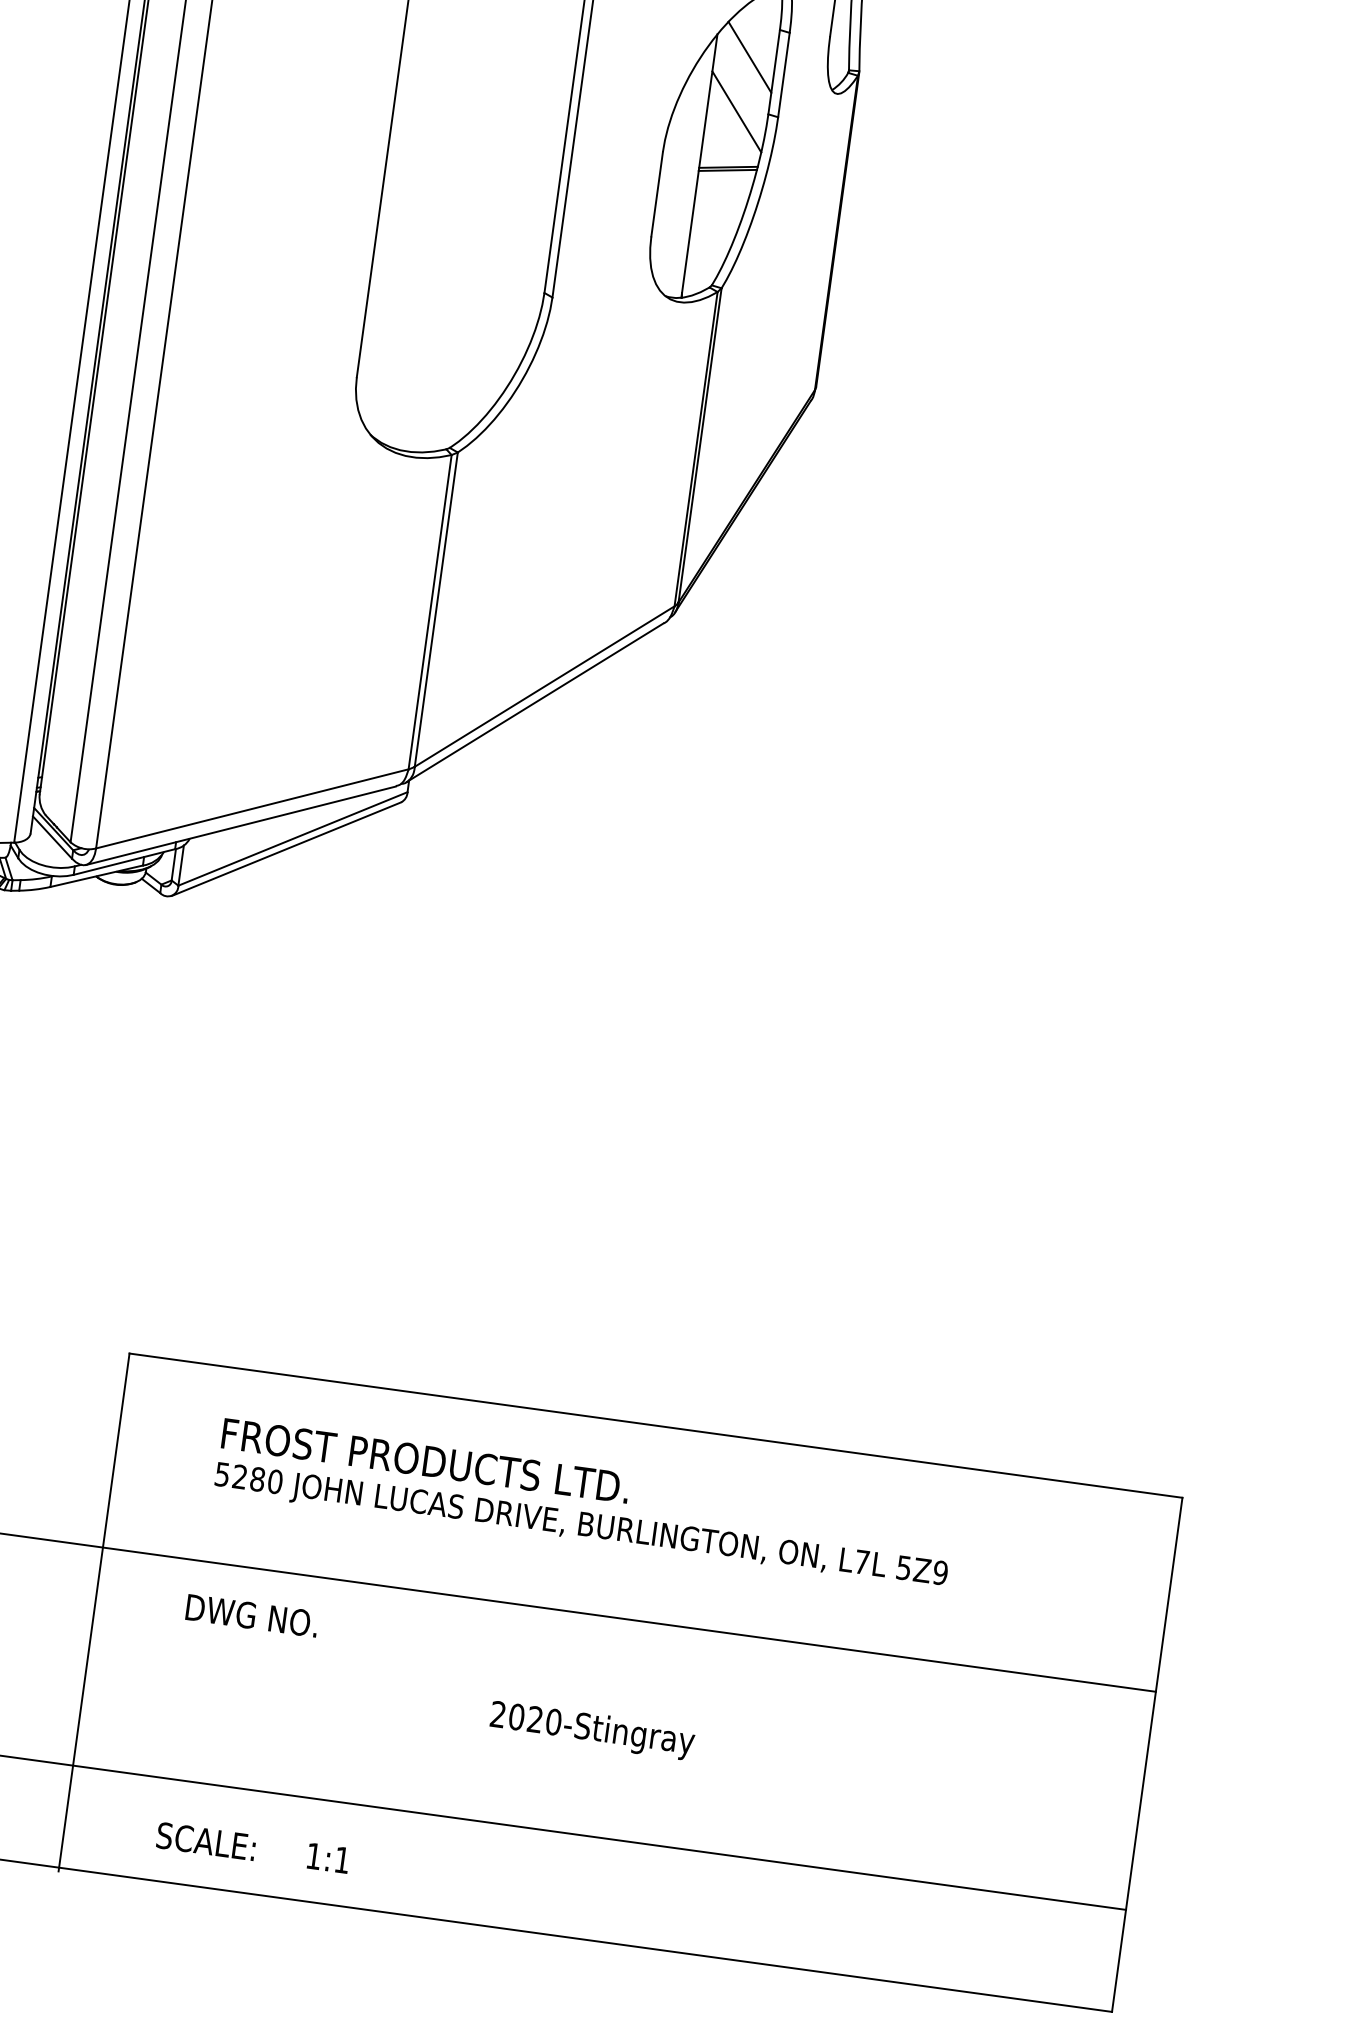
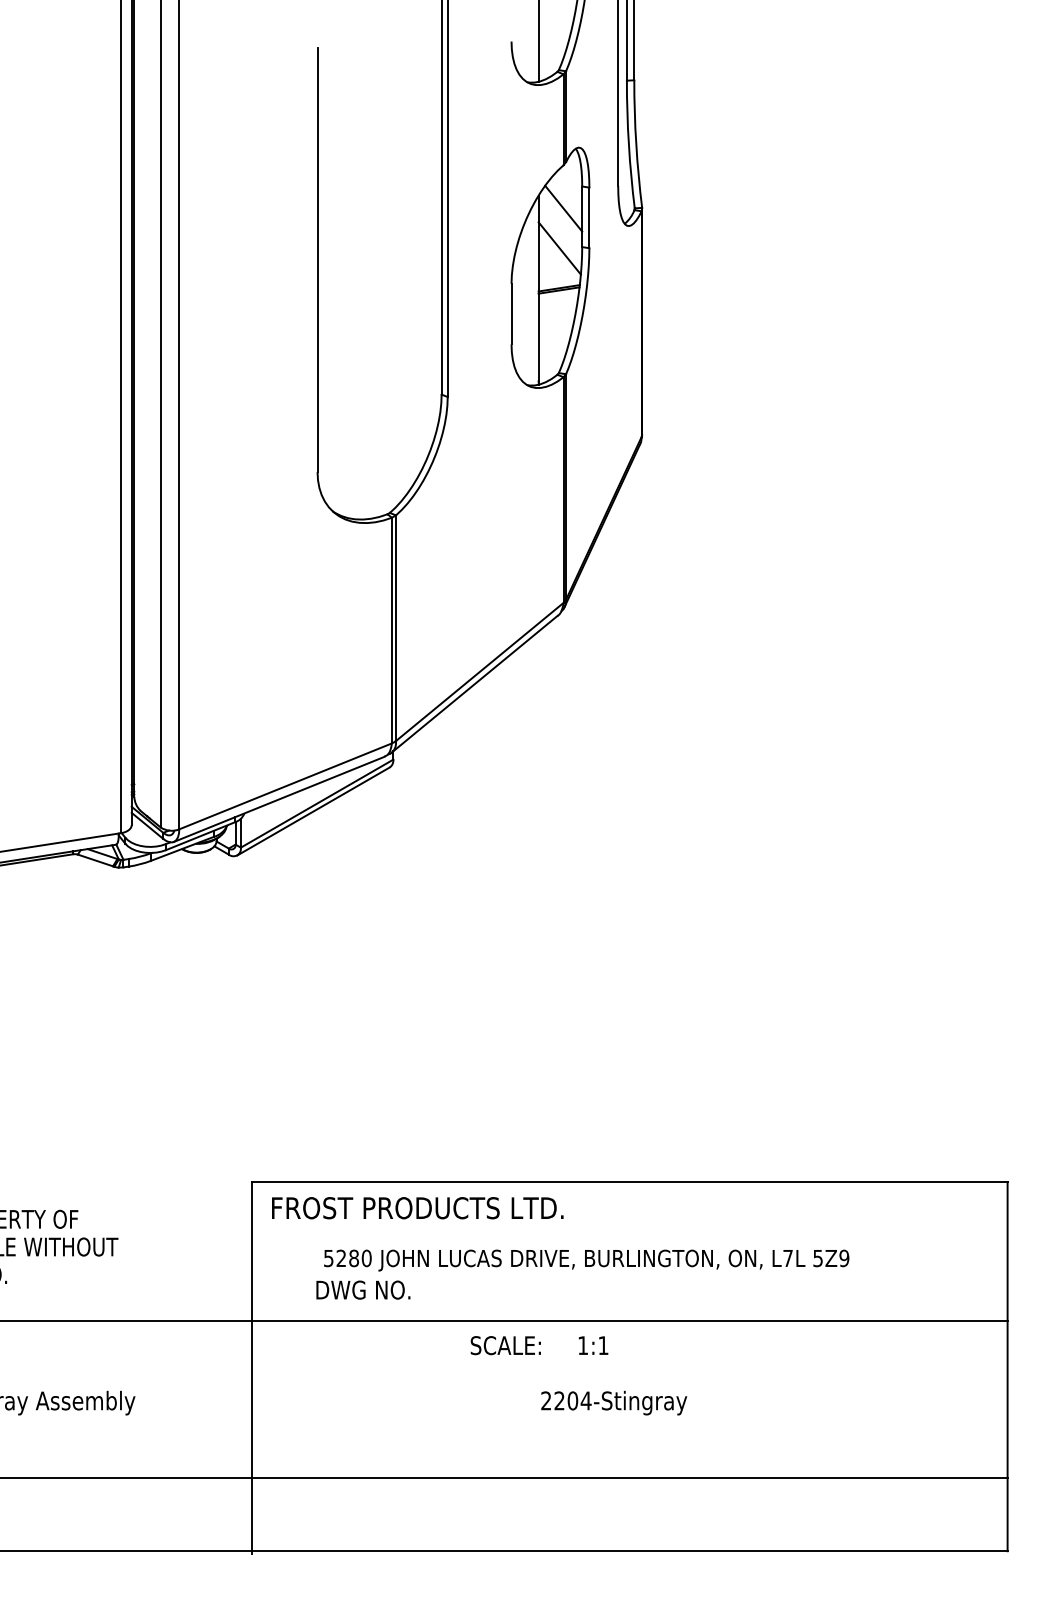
text: (425, 1461) -> (417, 1208), moved
text: (252, 1615) -> (363, 1289), moved
text: (534, 1718) -> (572, 1400), 2020-Stingray -> 2204-Stingray
text: (253, 1847) -> (539, 1345), moved

